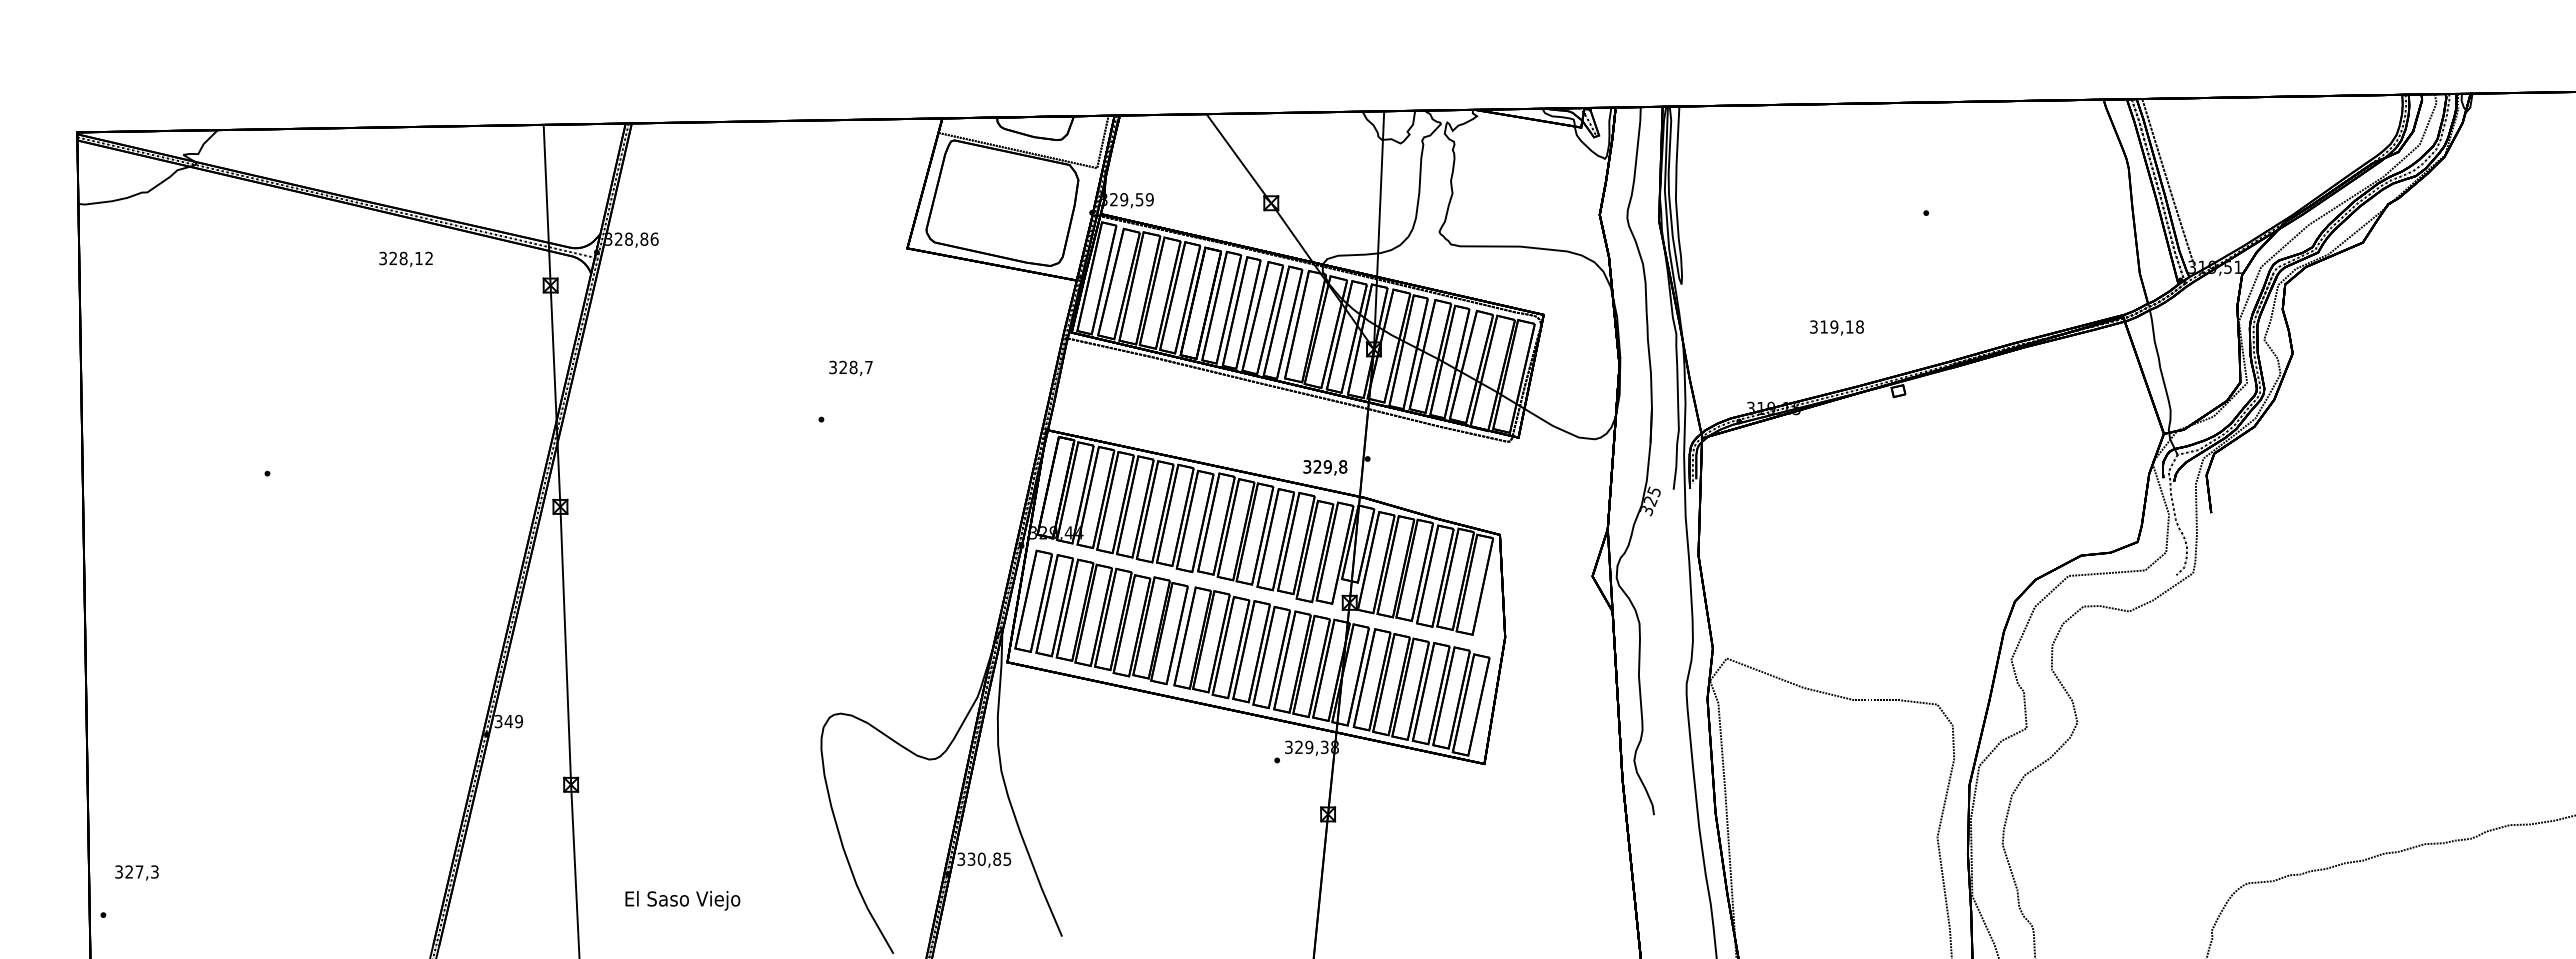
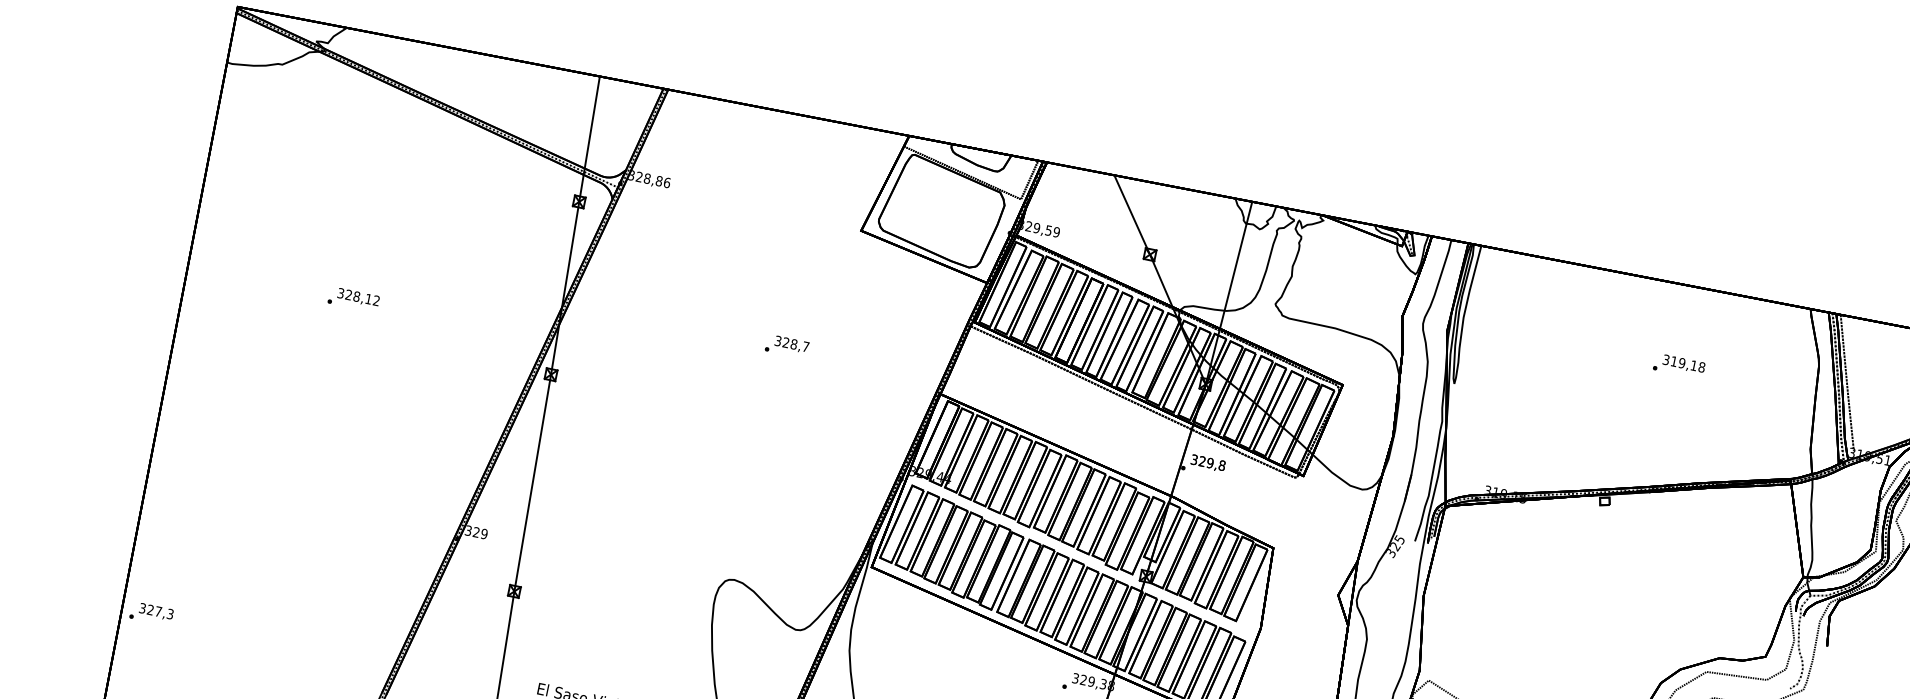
text: (405, 259) -> (358, 297), moved
text: (1836, 327) -> (1683, 363), moved
text: (850, 368) -> (791, 344), moved
text: (1325, 467) -> (1208, 463), moved
text: (508, 720) -> (476, 531), 349 -> 329
text: (136, 872) -> (156, 611), moved

